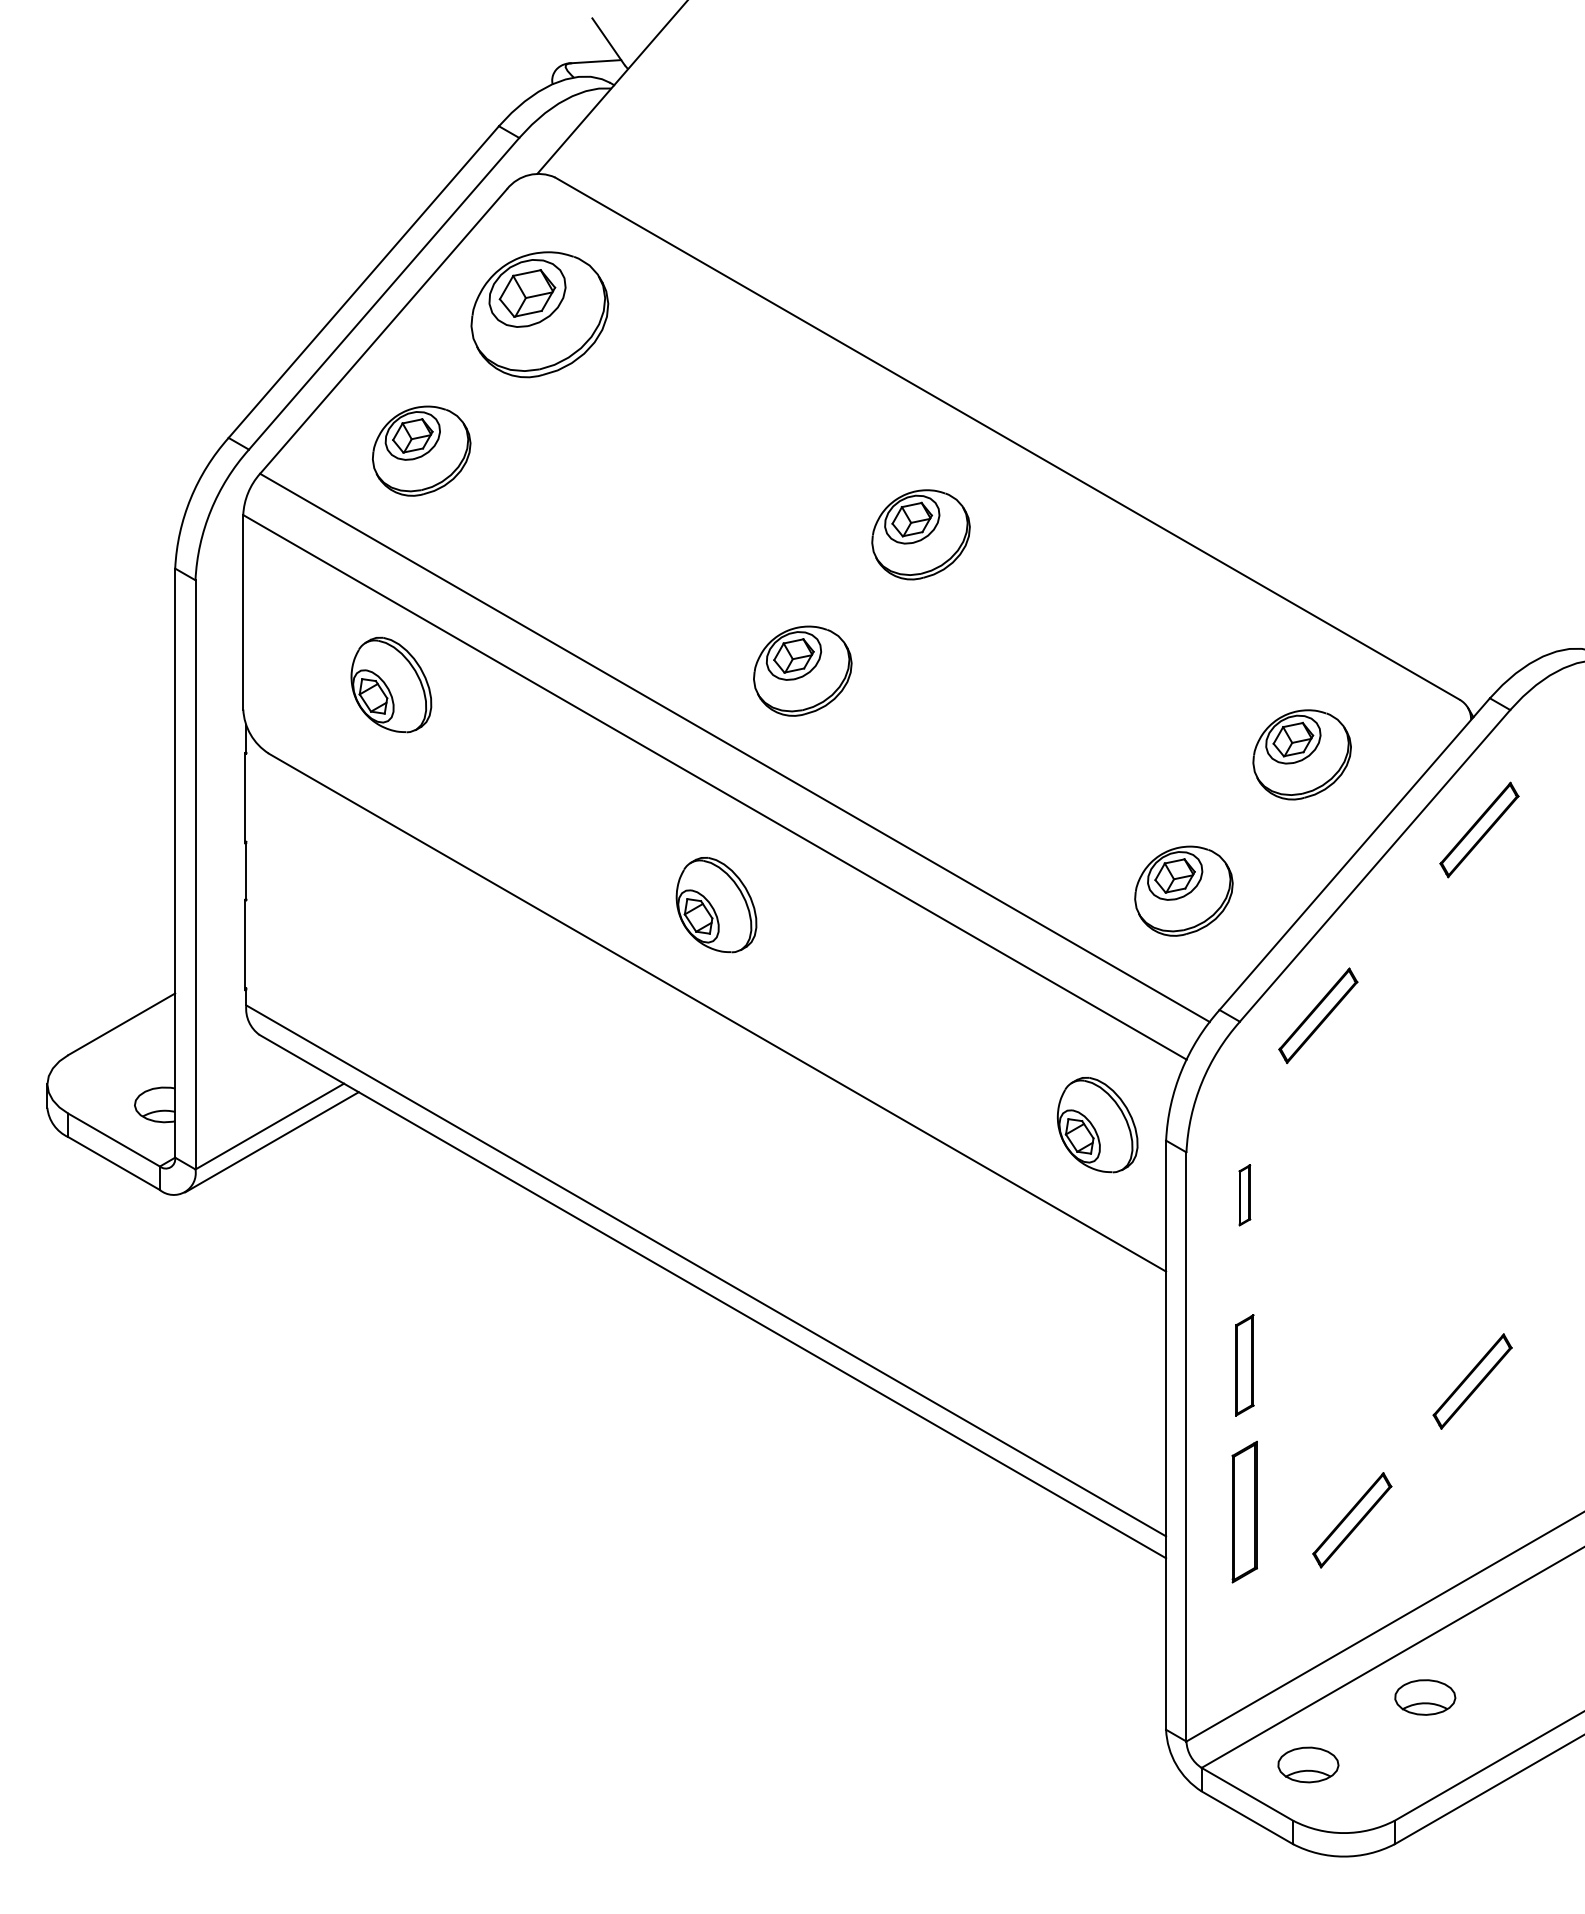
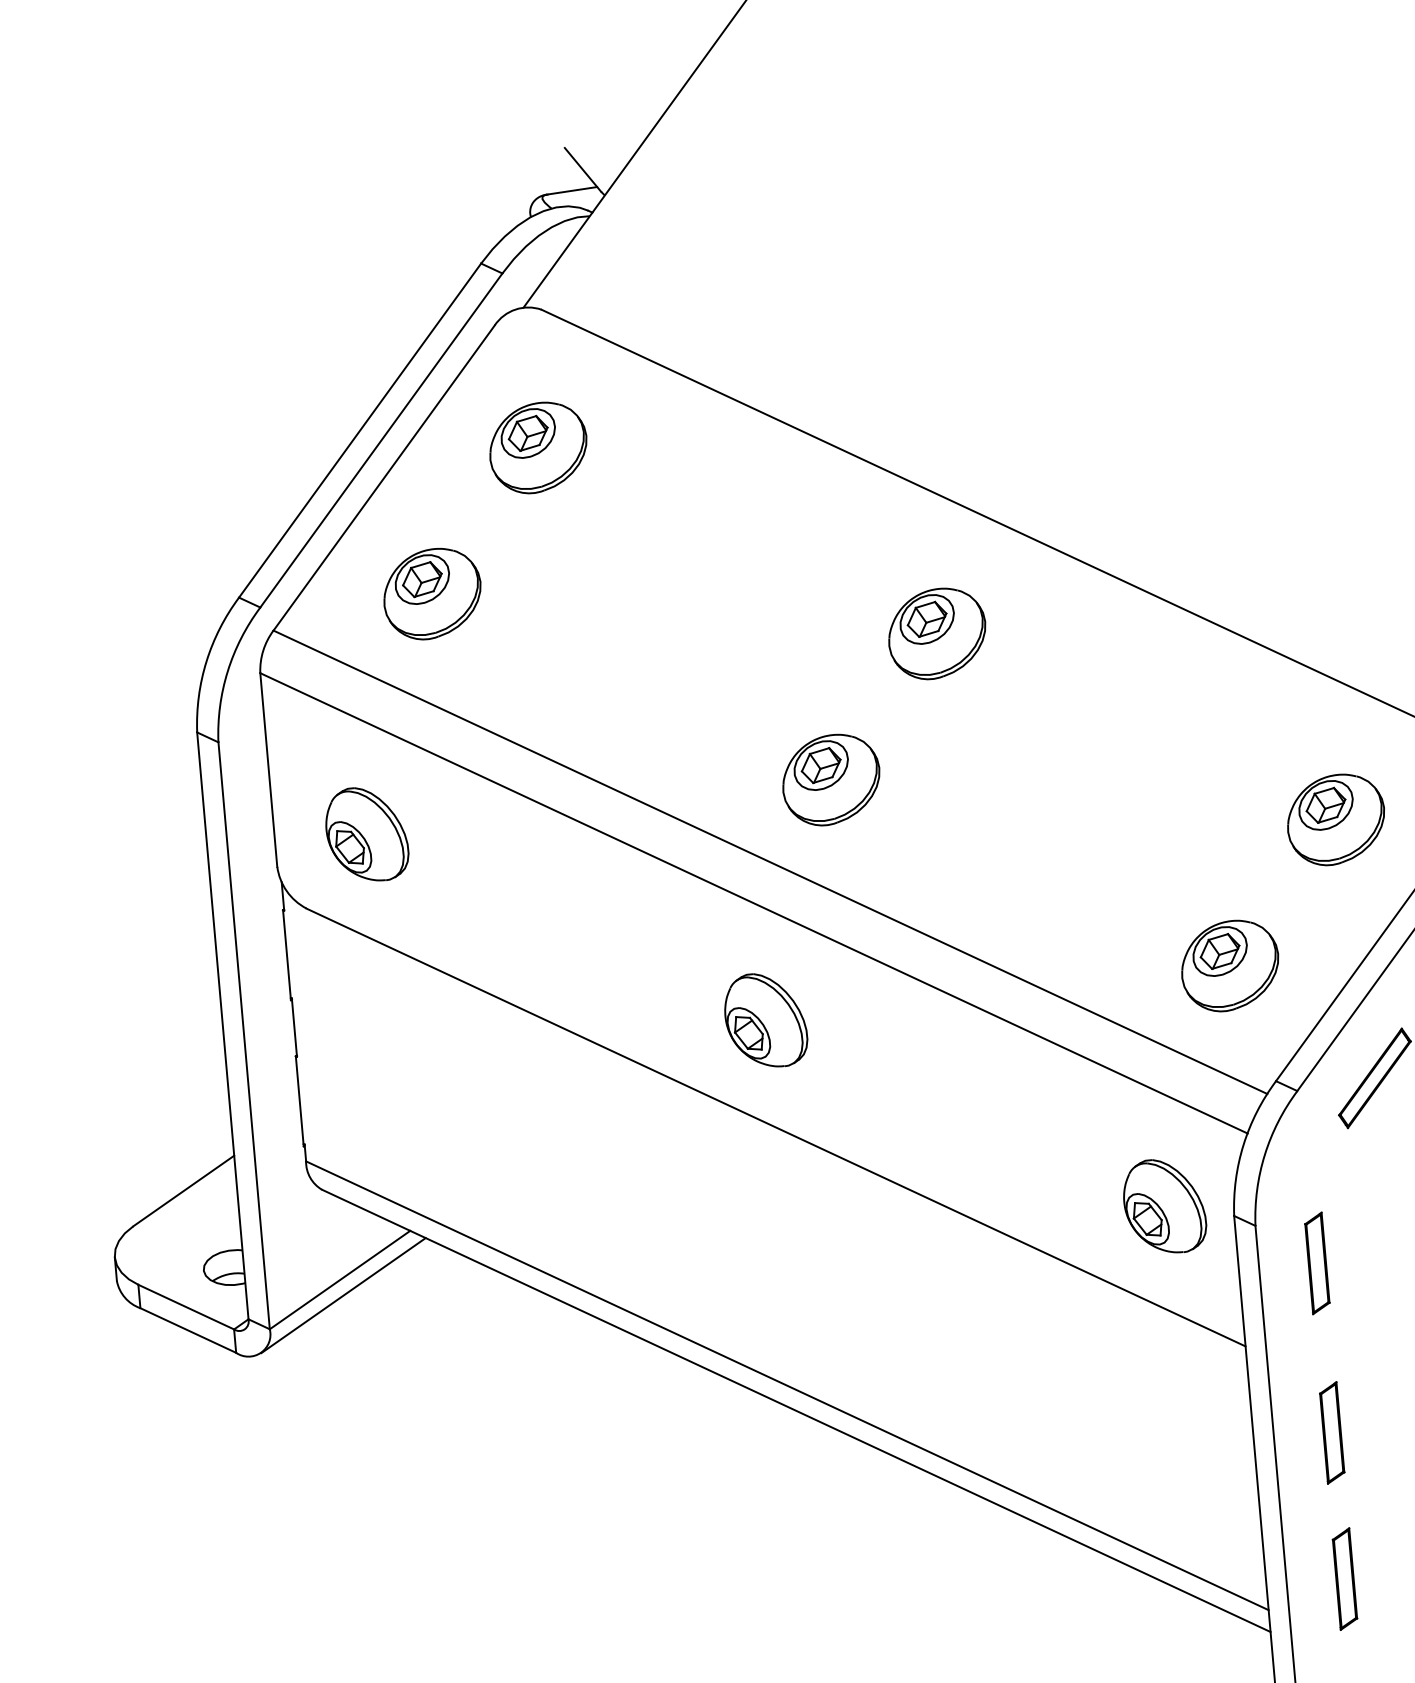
part: (539, 314) -> (537, 447), size x0.71
part: (391, 684) -> (366, 833), moved
part: (1244, 1195) -> (1317, 1263), size x1.67
part: (1244, 1511) -> (1344, 1578), size x0.71

